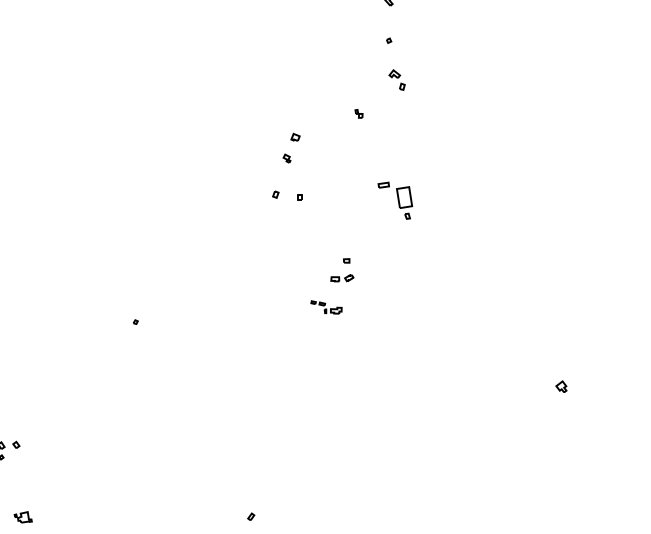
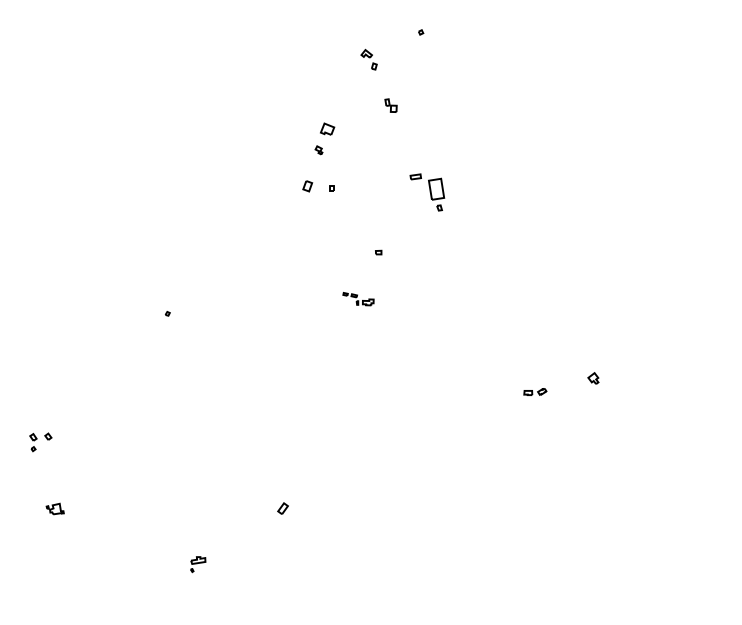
part: (396, 79) -> (368, 59), moved
part: (358, 113) -> (390, 105), size x1.6
part: (295, 136) -> (327, 128), size x1.6
part: (275, 194) -> (307, 186), size x1.6
part: (342, 277) -> (535, 391), moved
part: (251, 516) -> (283, 508), size x1.6

